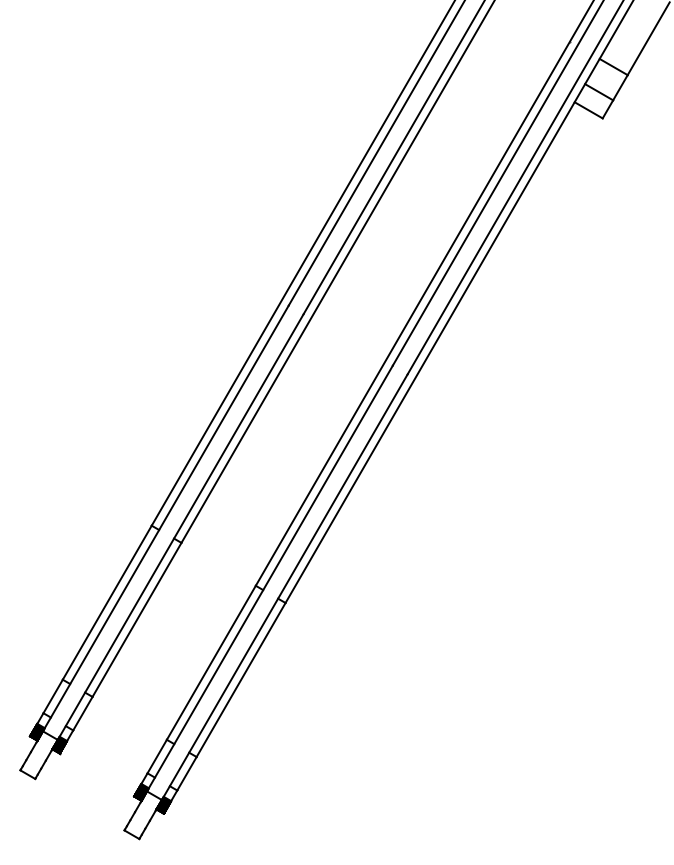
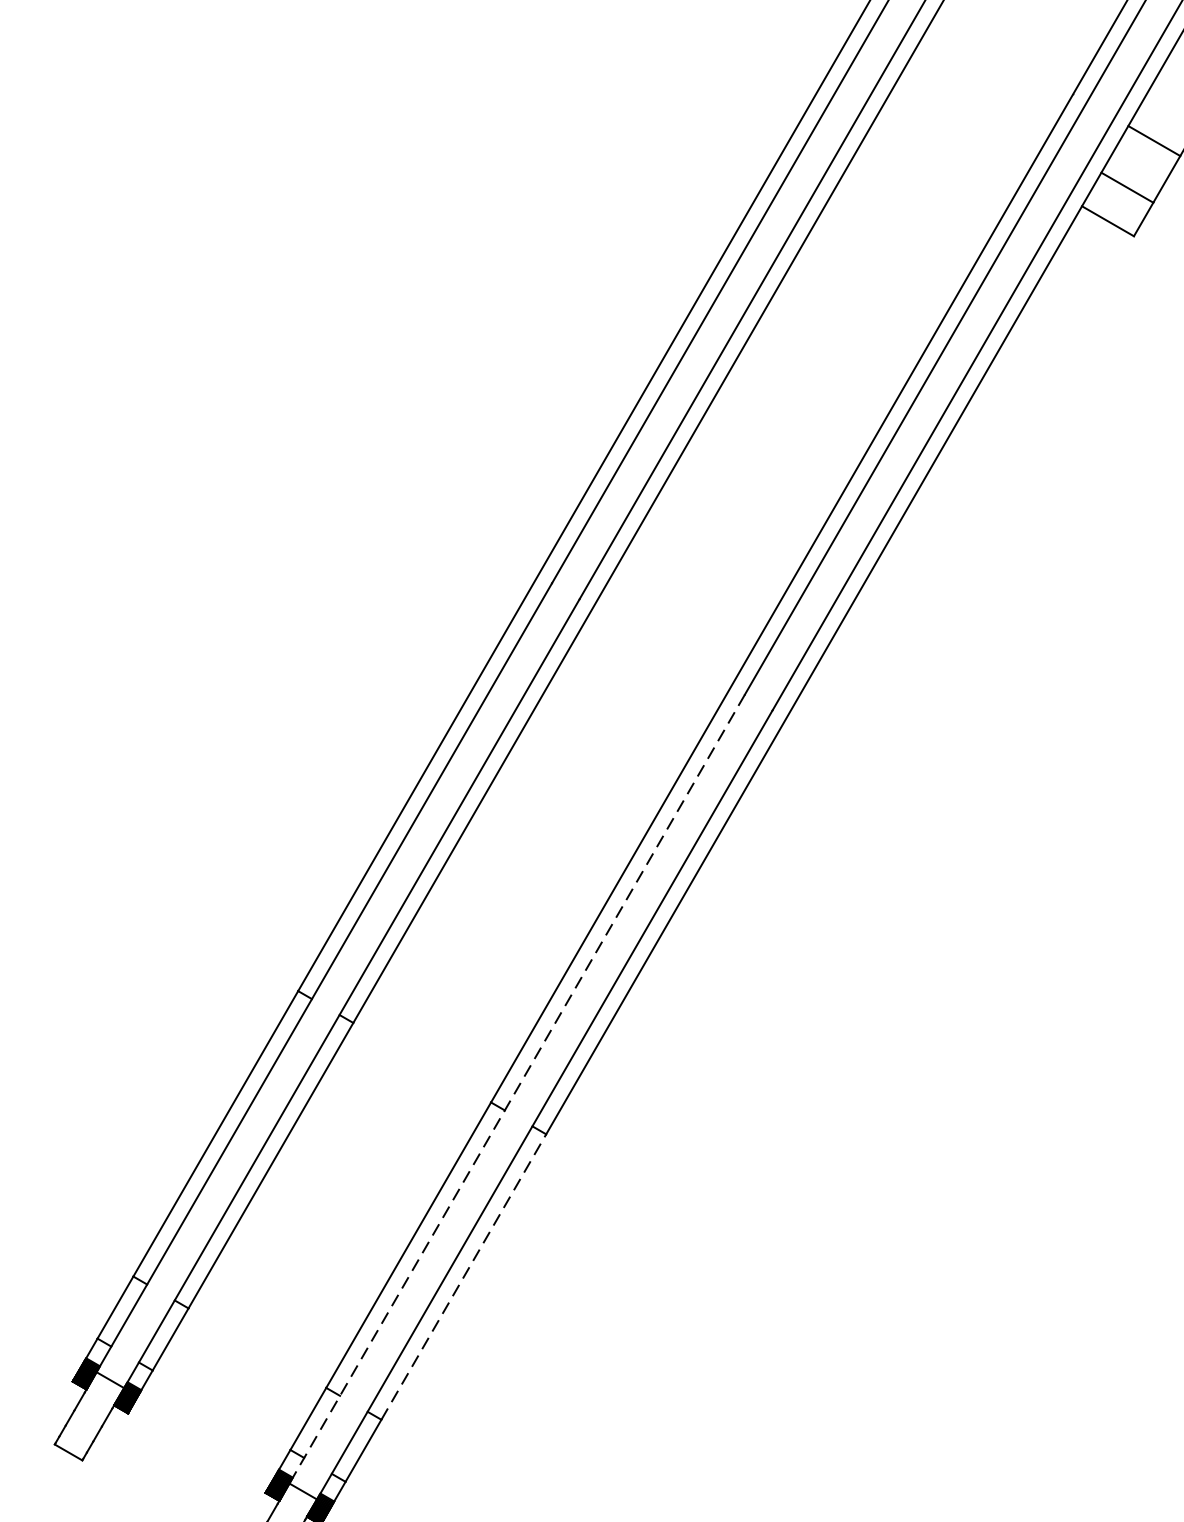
line: (269, 578) -> (516, 1088), solid -> dashed
line: (241, 680) -> (464, 1277), solid -> dashed

